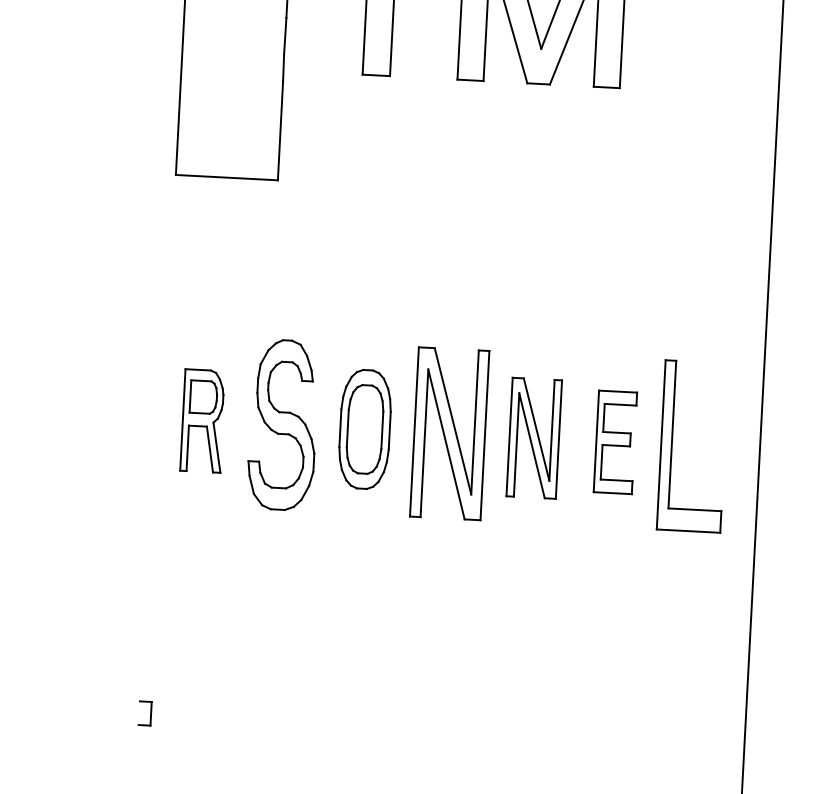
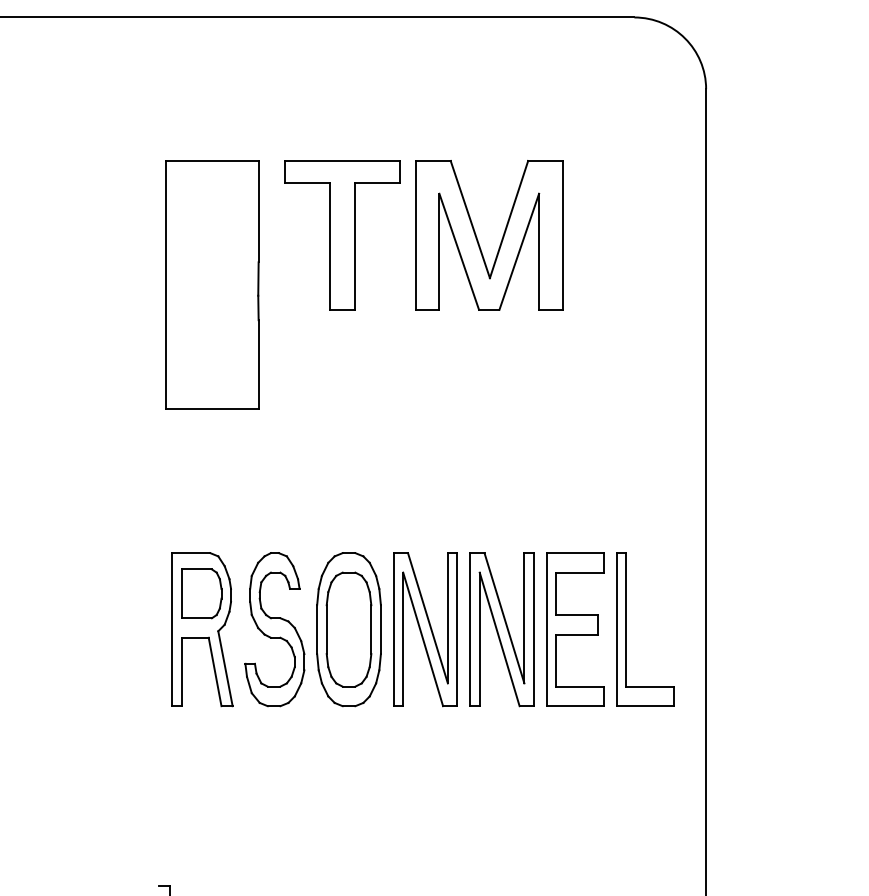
part: (203, 420) -> (202, 629), size x1.67
part: (364, 429) -> (348, 629), size x1.43
part: (533, 438) -> (501, 629), size x1.43
part: (615, 442) -> (575, 629), size x1.67

